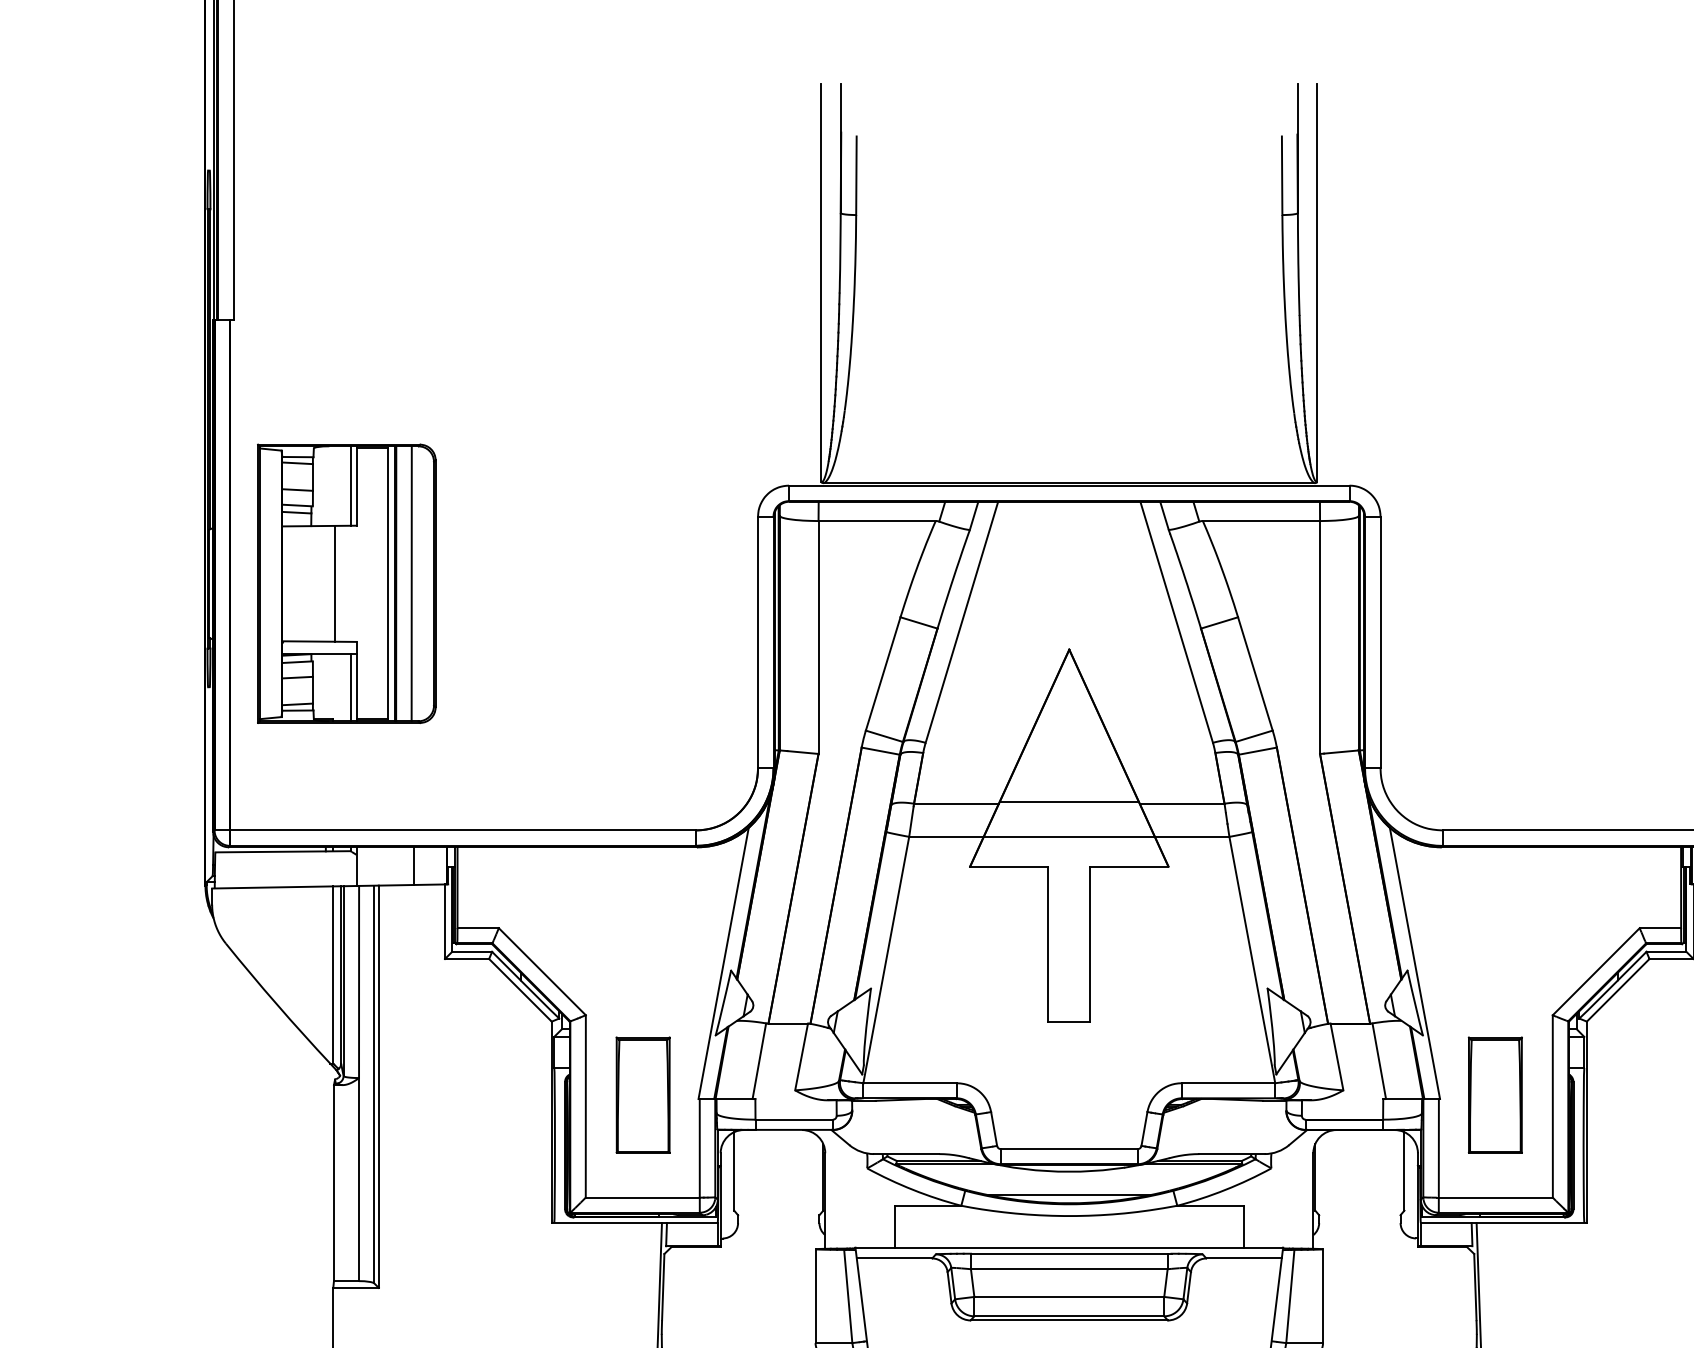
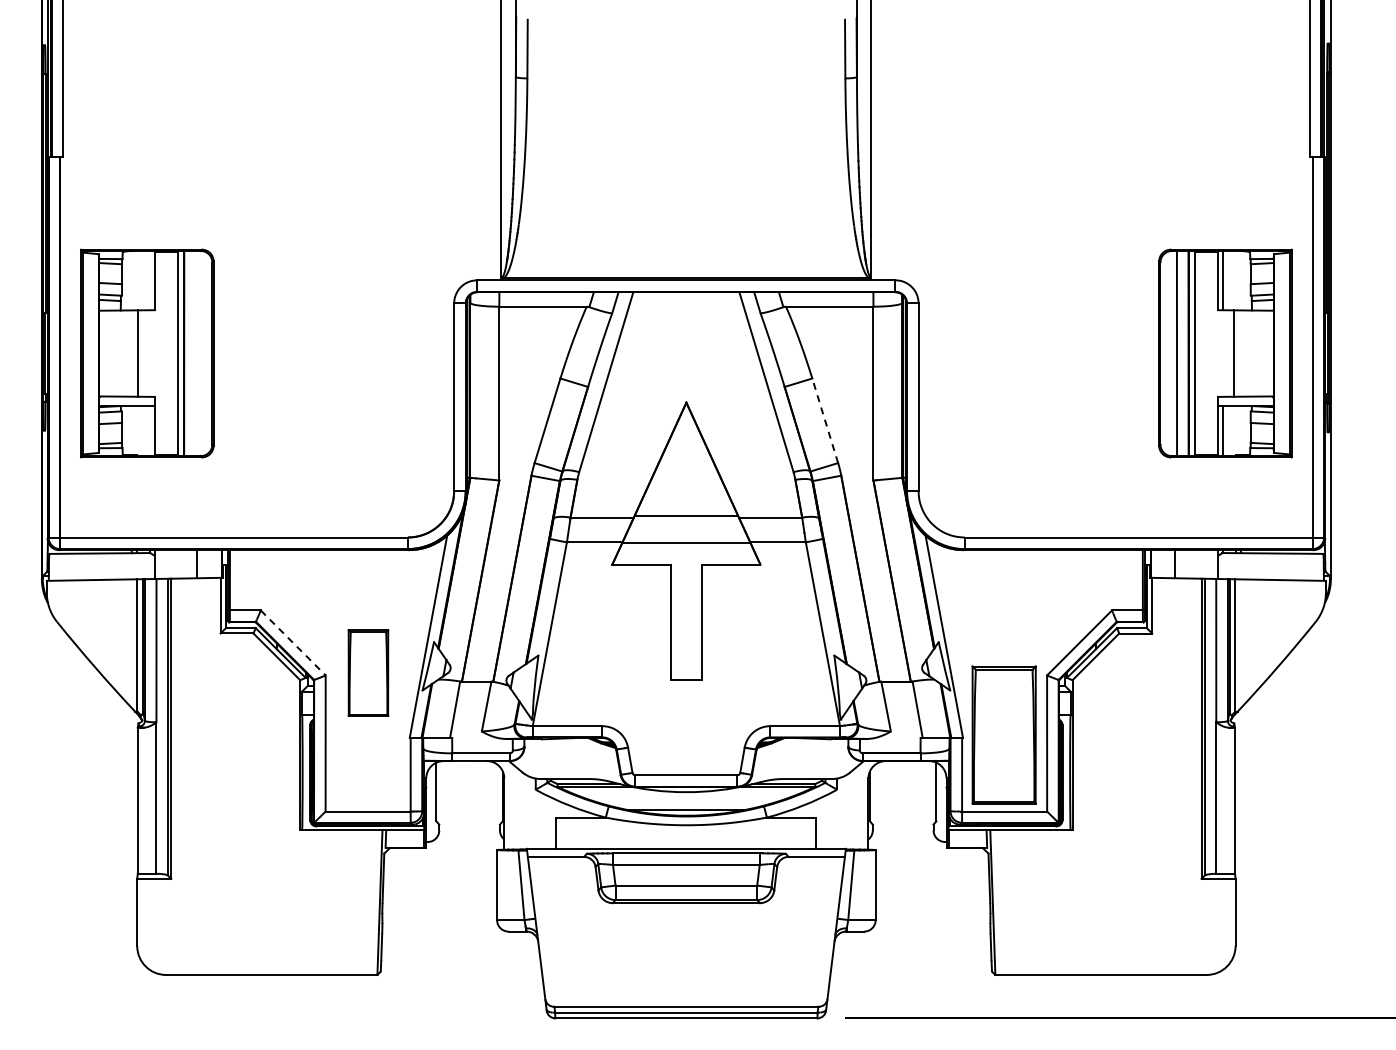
line: (351, 485) -> (150, 280), removed
line: (411, 583) -> (195, 353), removed
line: (1255, 673) -> (825, 420), solid -> dashed
line: (351, 686) -> (150, 430), removed
line: (542, 971) -> (293, 642), solid -> dashed
part: (643, 1094) -> (368, 672), moved
part: (1495, 1094) -> (1004, 734), size x1.6

